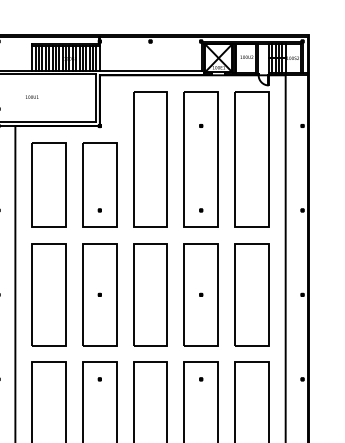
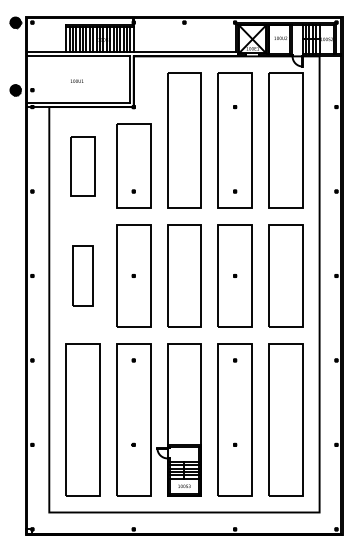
text: (32, 96) -> (77, 80), moved
part: (48, 184) -> (82, 165), size x0.7
part: (48, 294) -> (82, 275), size x0.6

